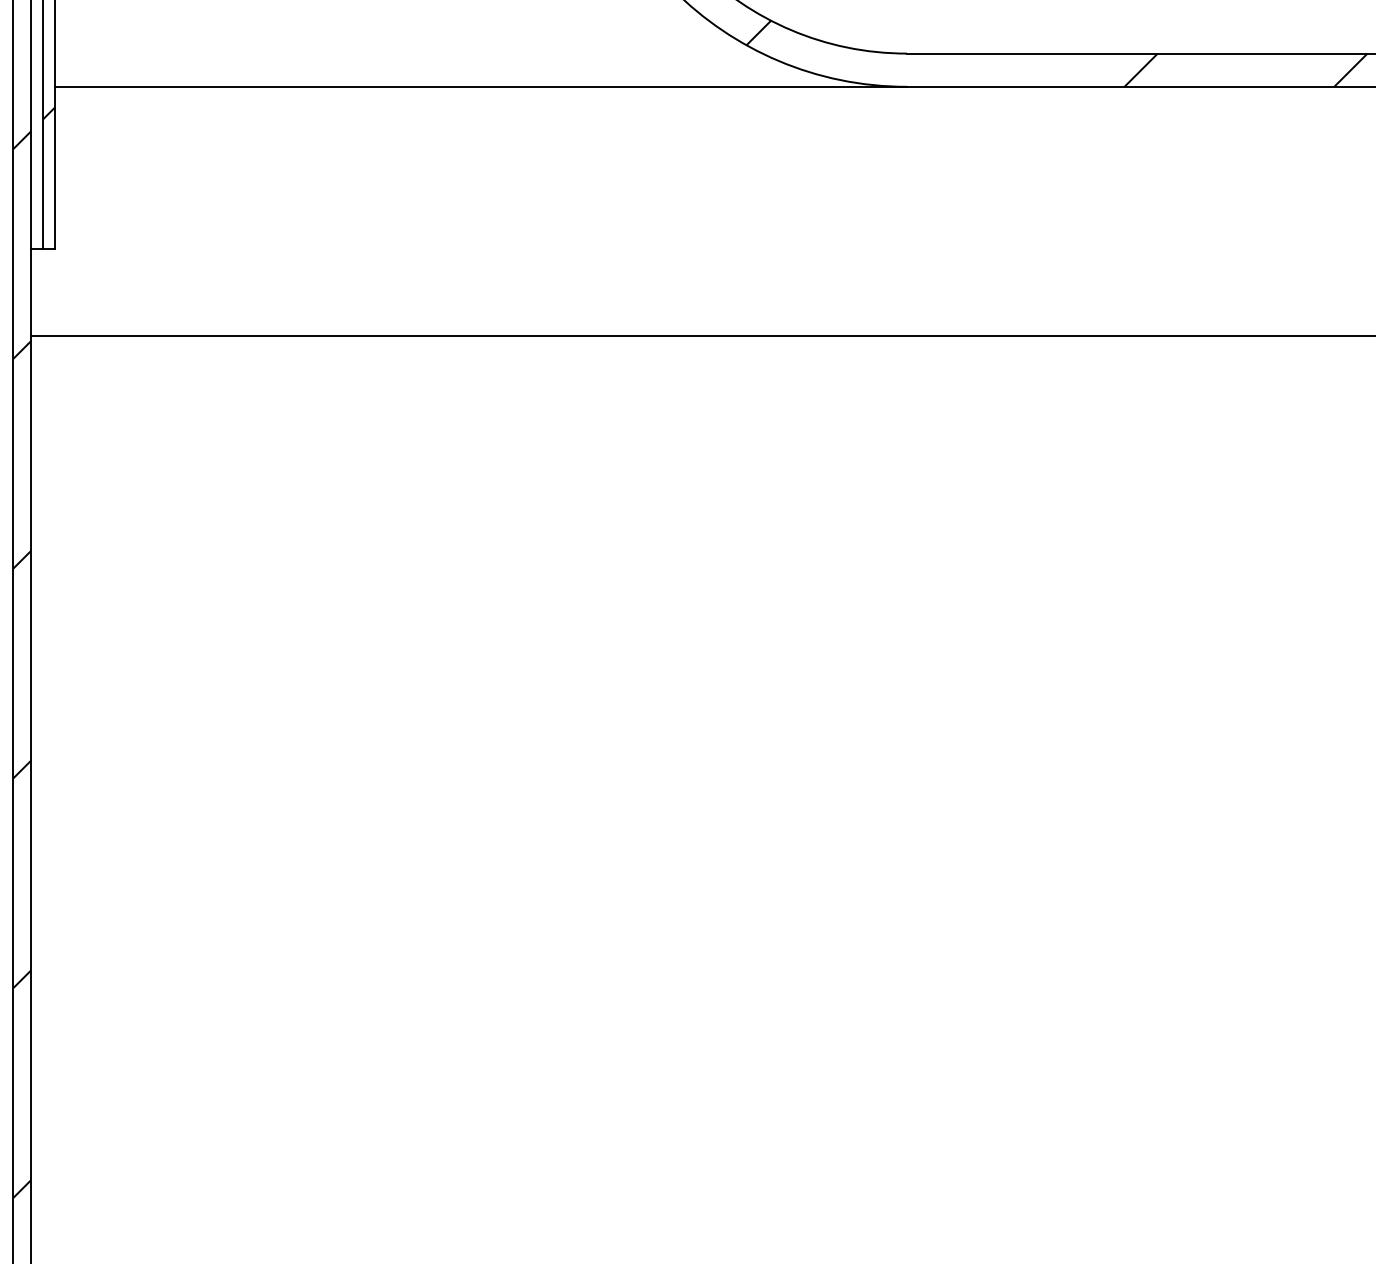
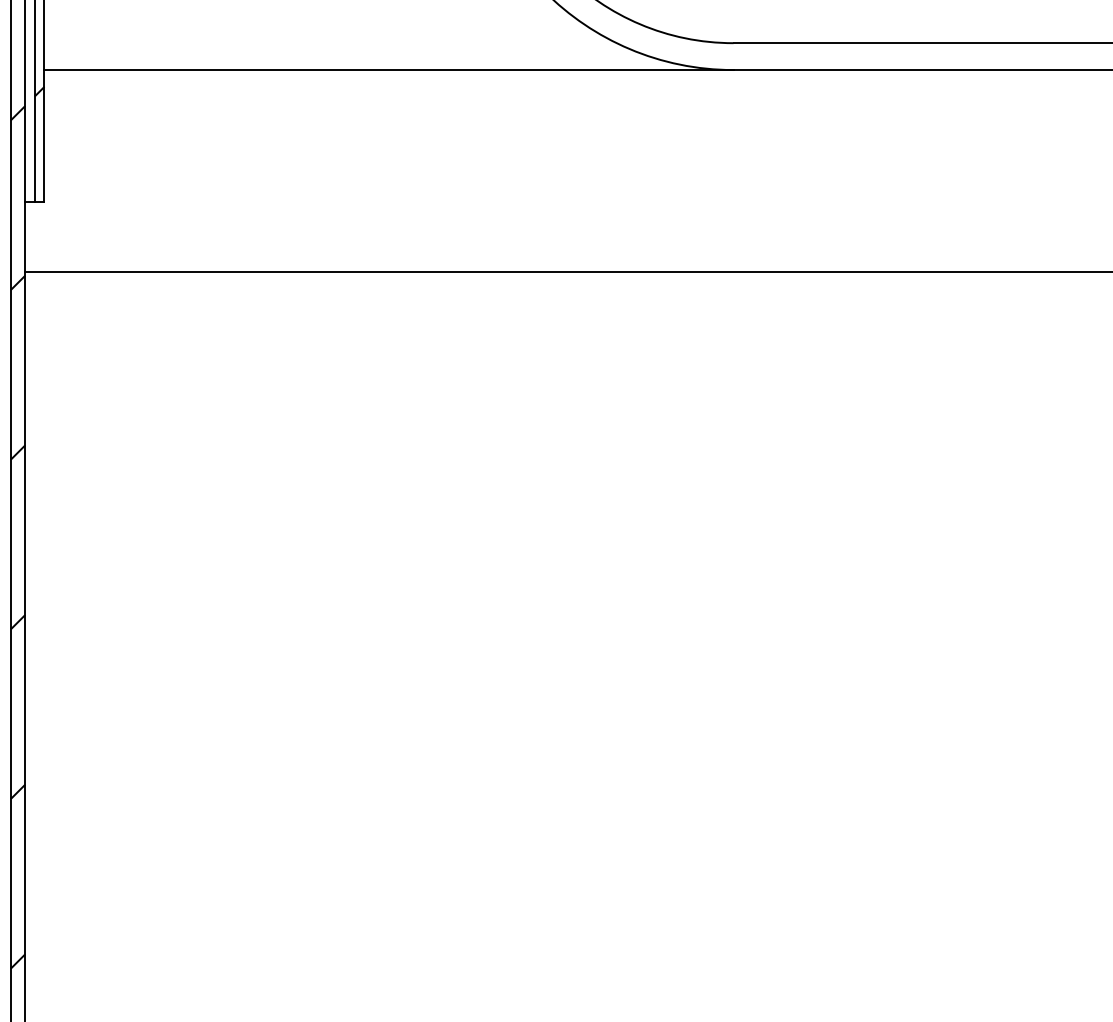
hatch: (1056, 53) -> (854, 43), removed

